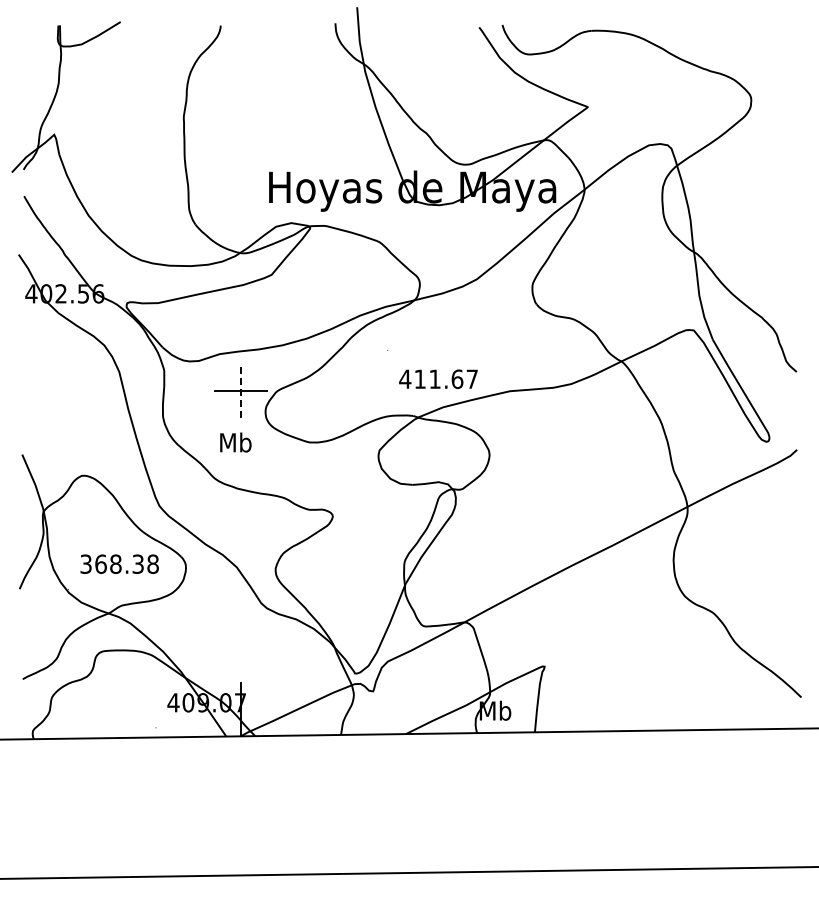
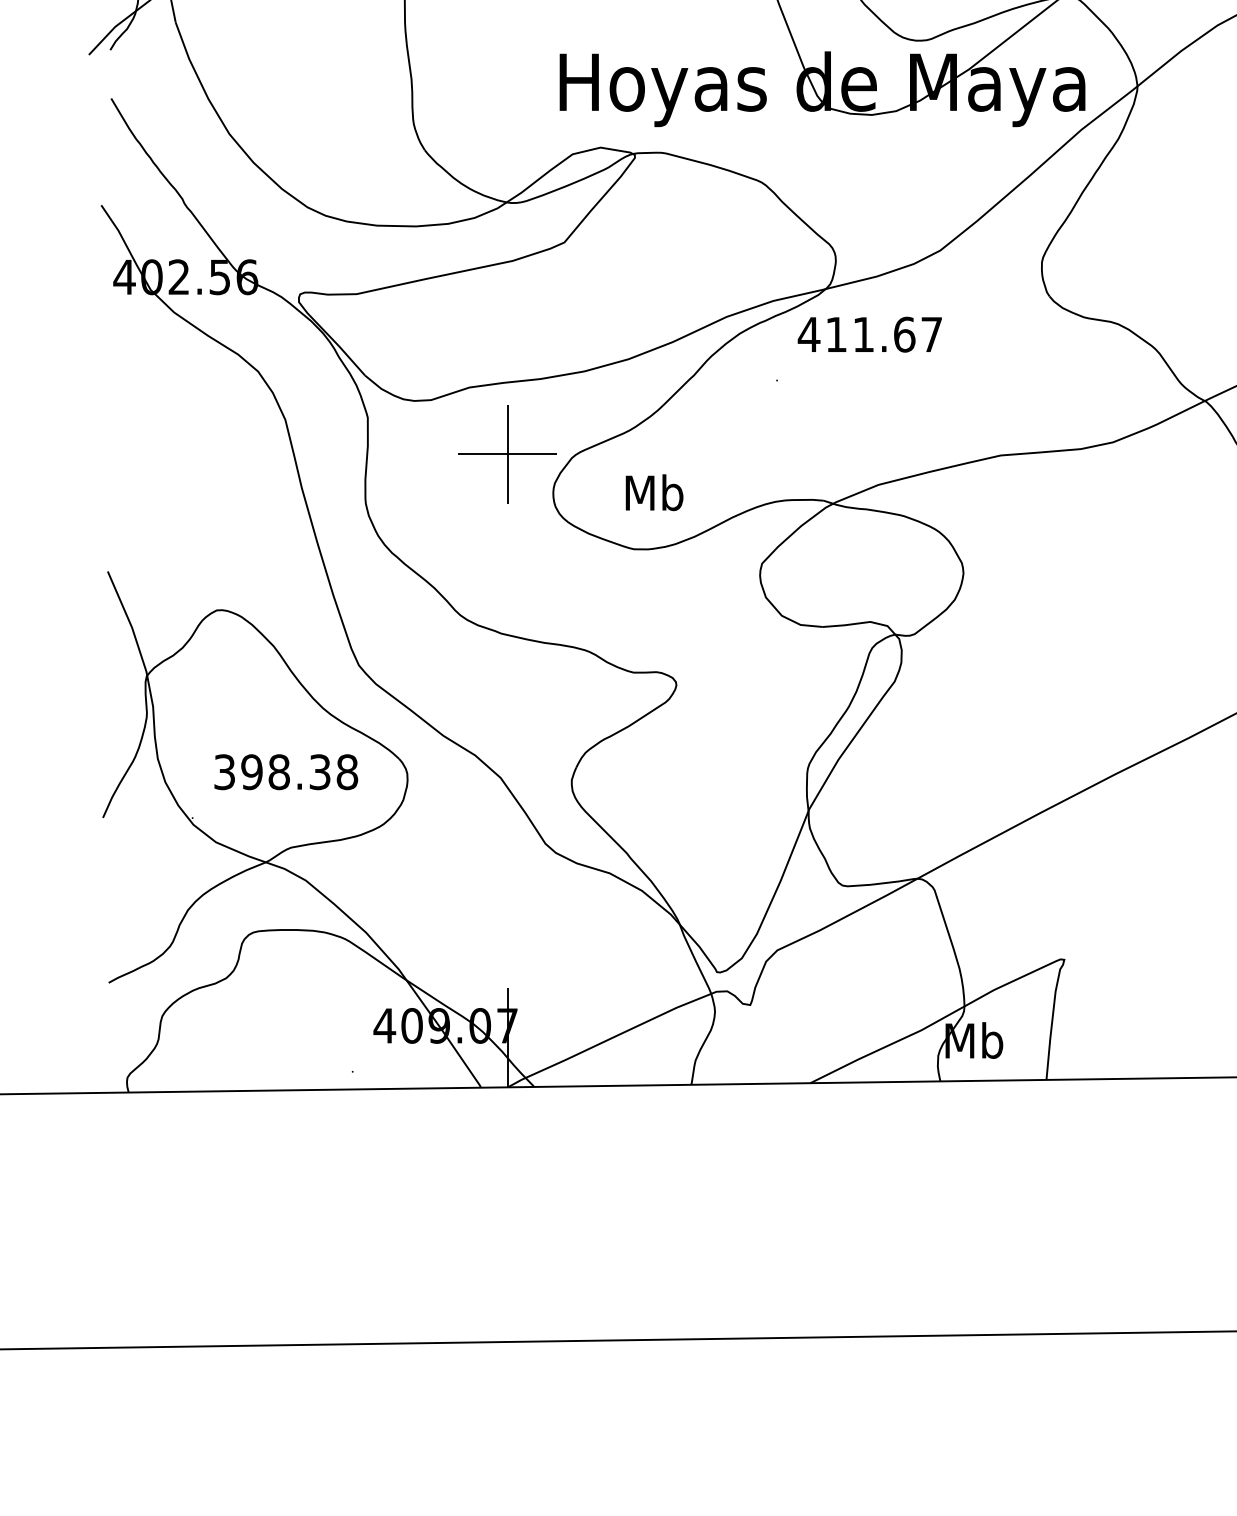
text: (438, 378) -> (869, 333), moved
line: (240, 390) -> (507, 454), dashed -> solid
text: (235, 442) -> (653, 492), moved
text: (100, 563) -> (251, 770), 368.38 -> 398.38

